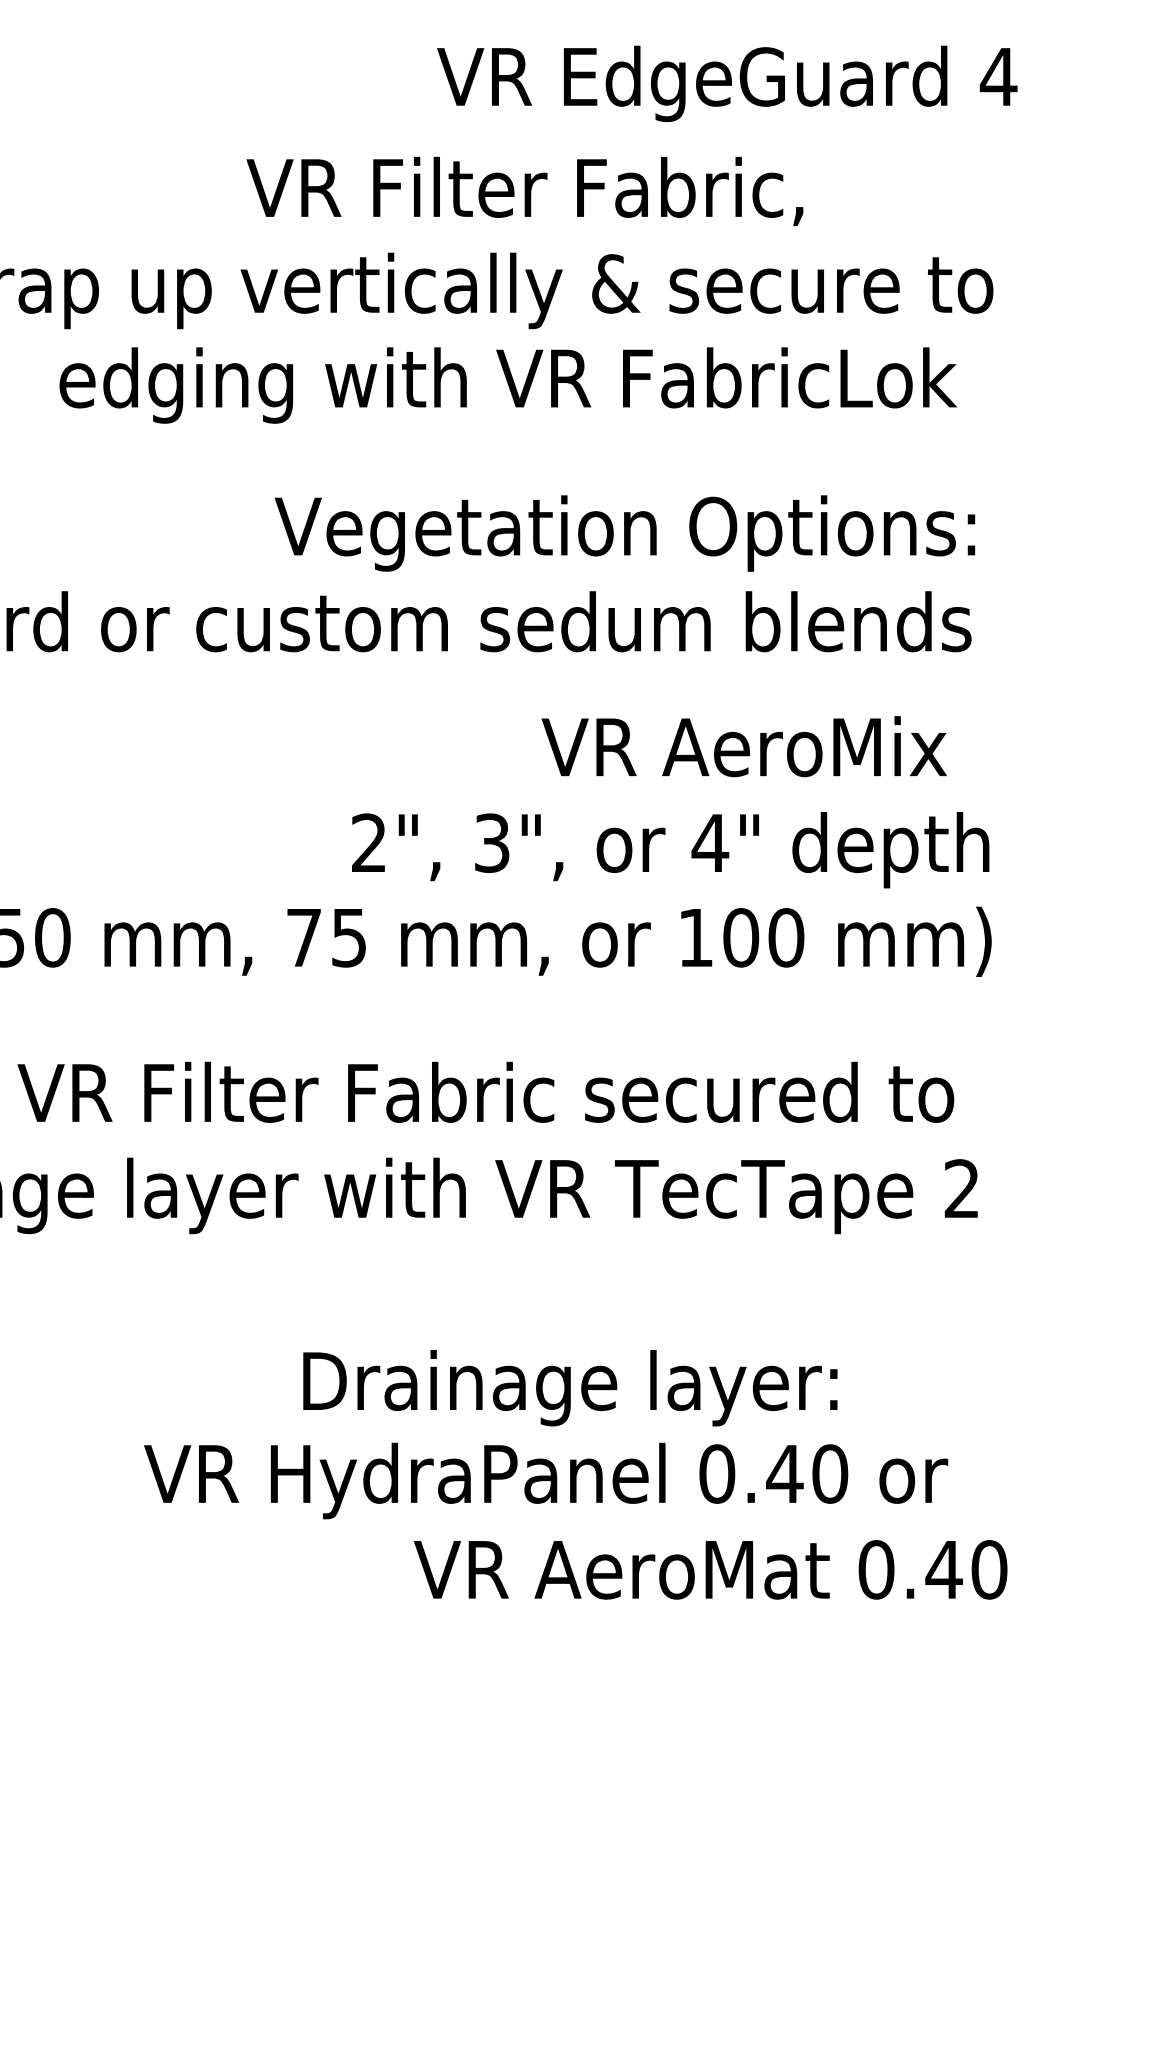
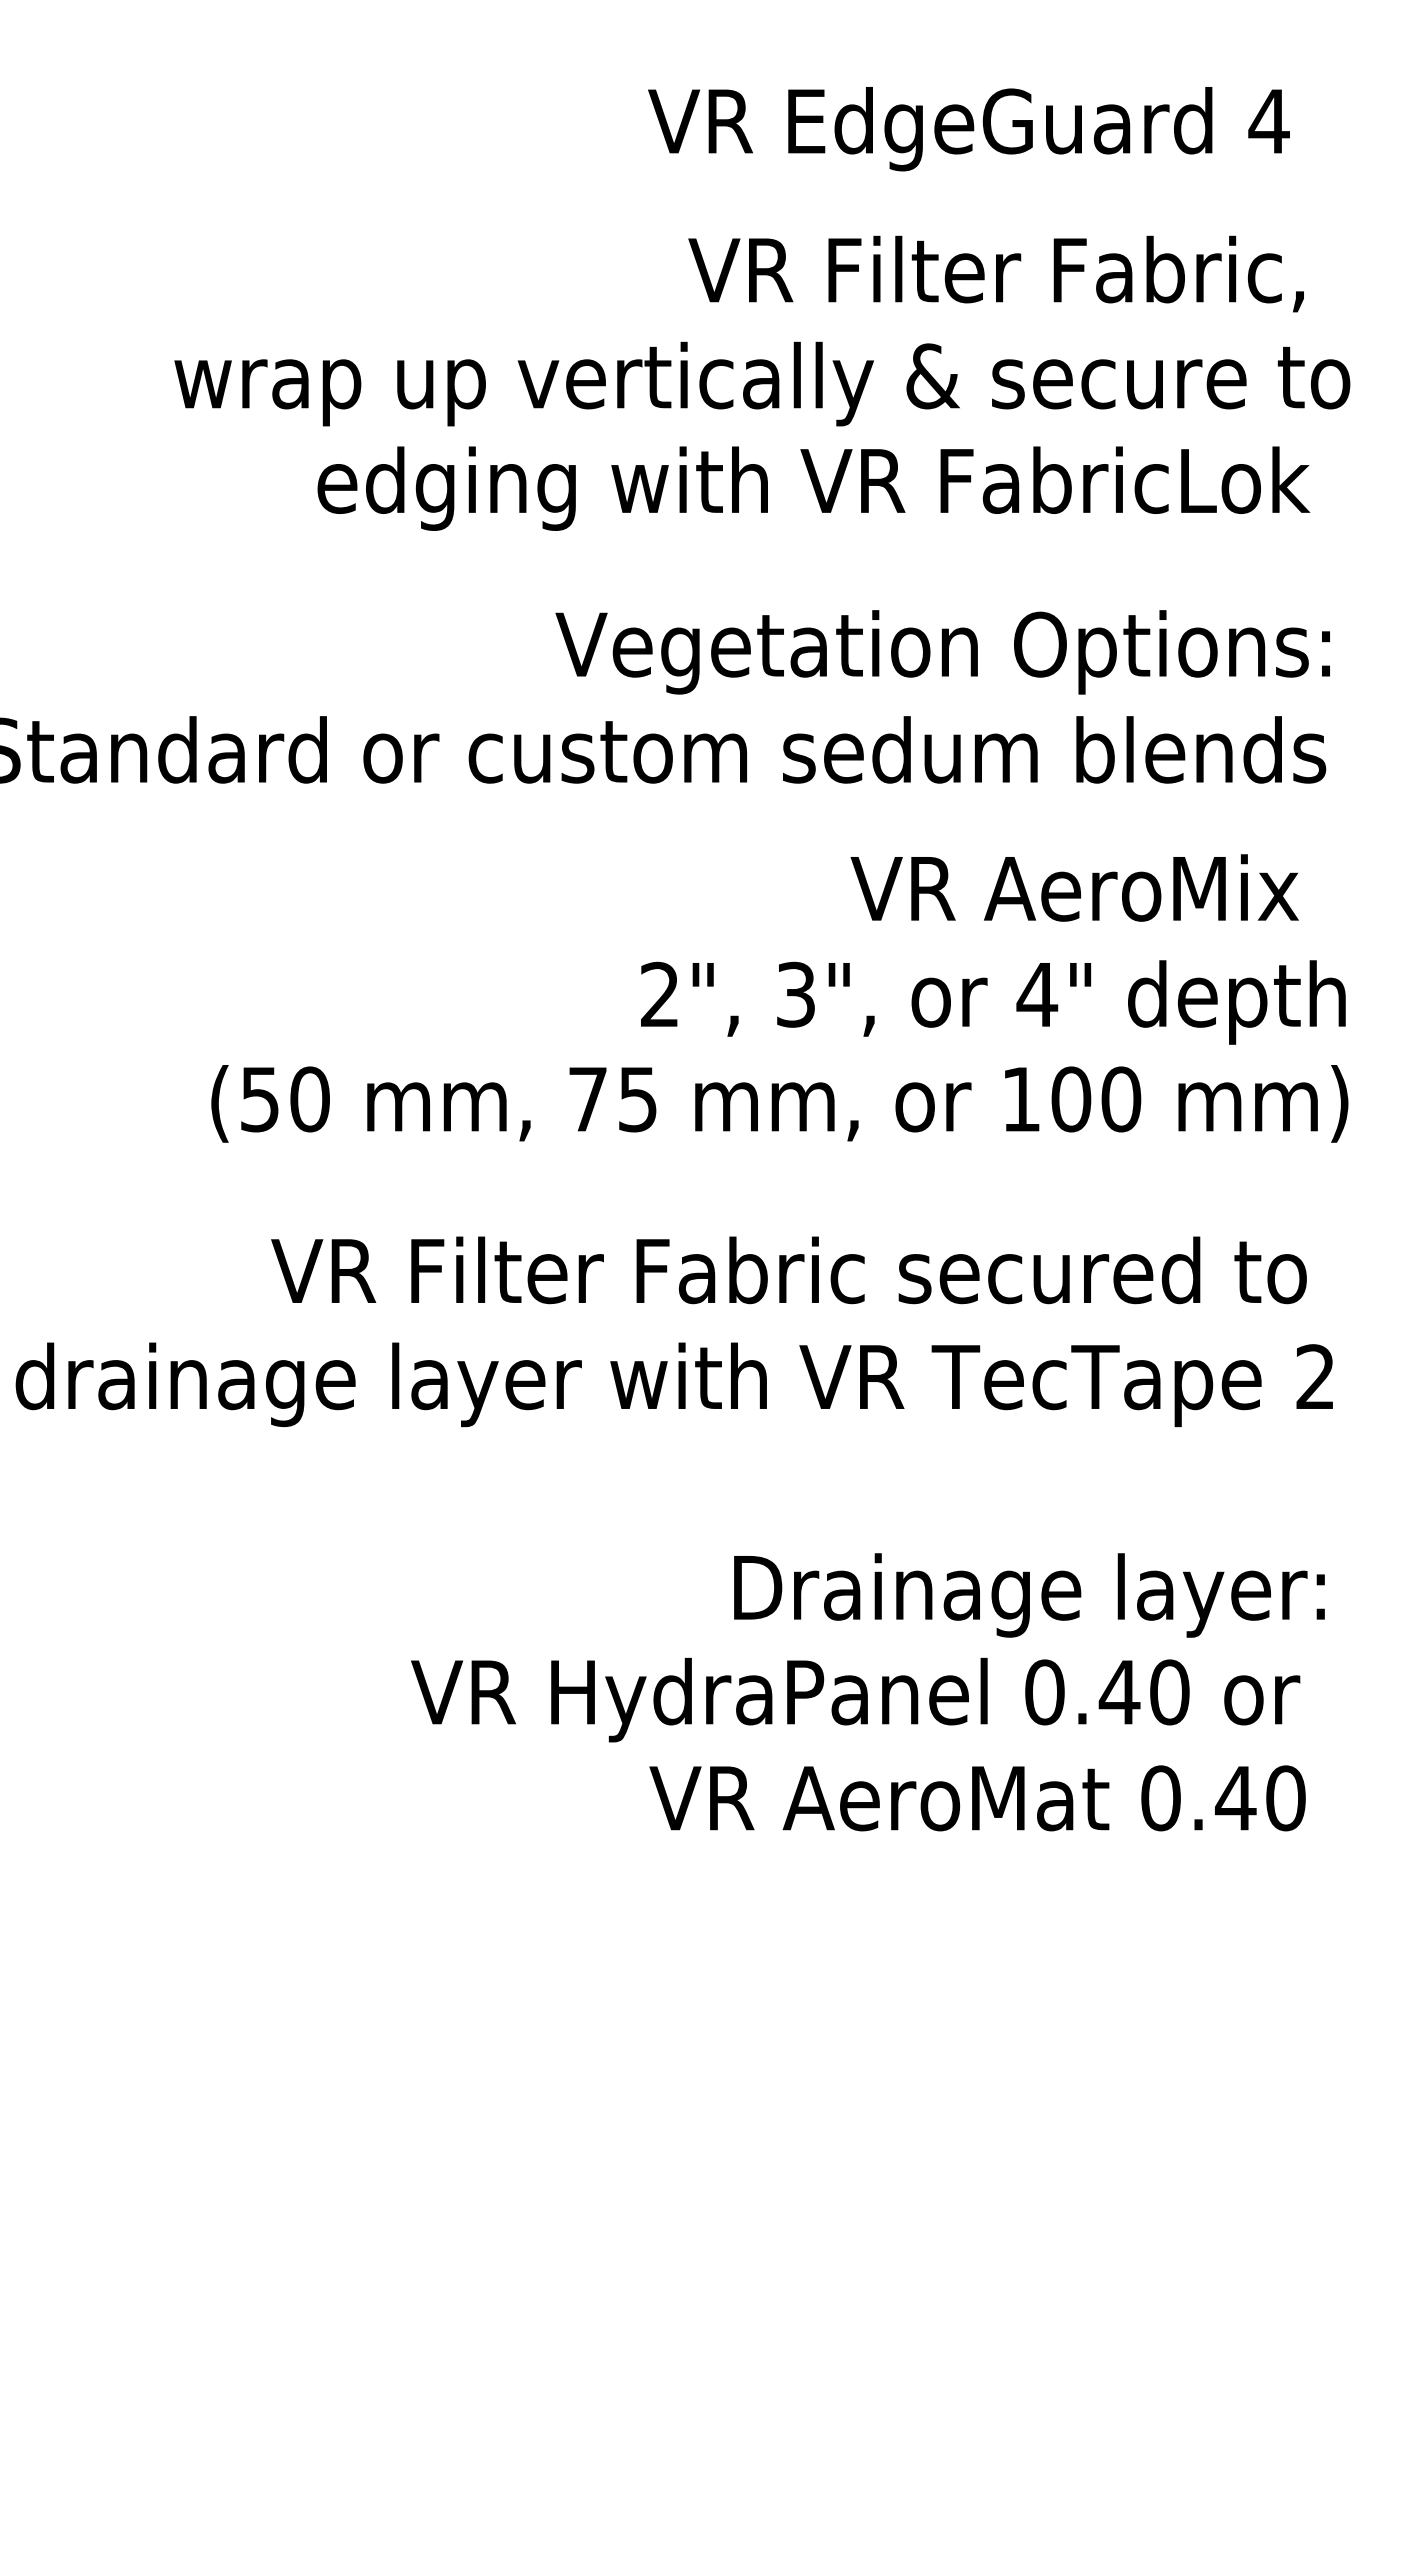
text: (726, 84) -> (968, 129), moved
text: (524, 190) -> (995, 273), moved
text: (570, 1388) -> (1029, 1595), moved
text: (710, 1569) -> (977, 1798), moved

